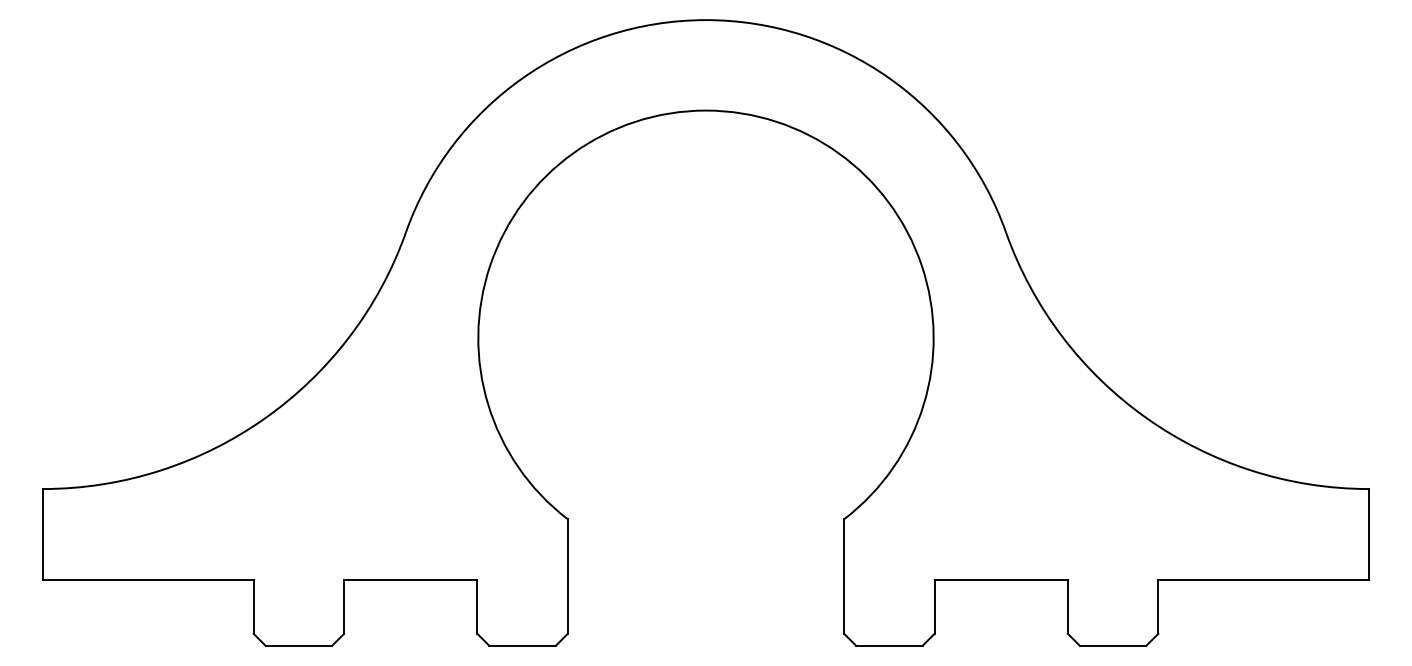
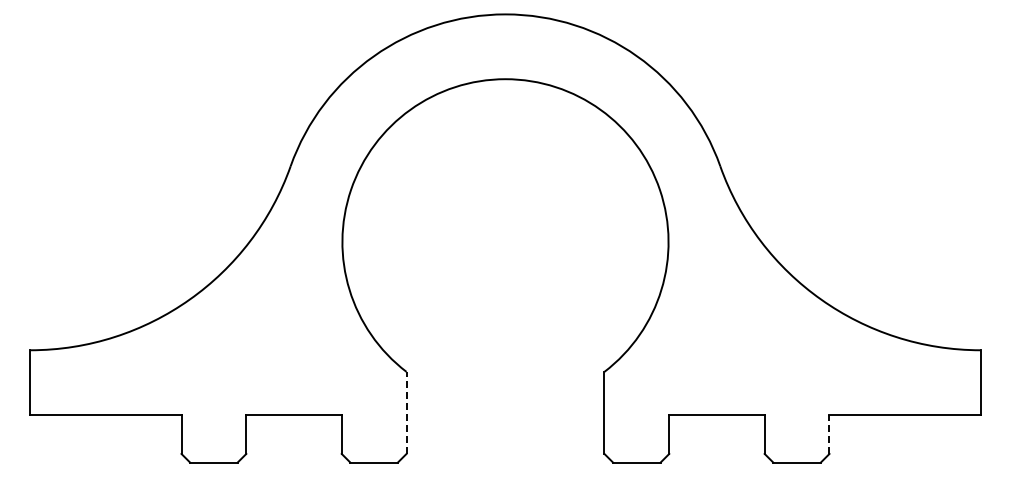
line: (567, 575) -> (406, 412), solid -> dashed
line: (1158, 606) -> (829, 434), solid -> dashed

